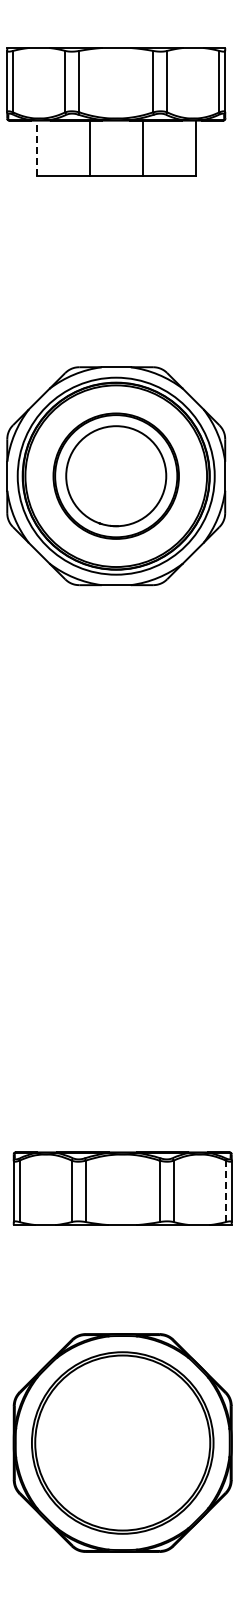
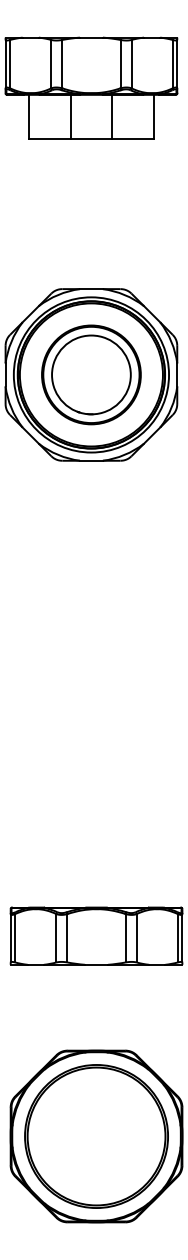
line: (36, 148) -> (28, 116), dashed -> solid
line: (225, 1191) -> (177, 938), dashed -> solid

